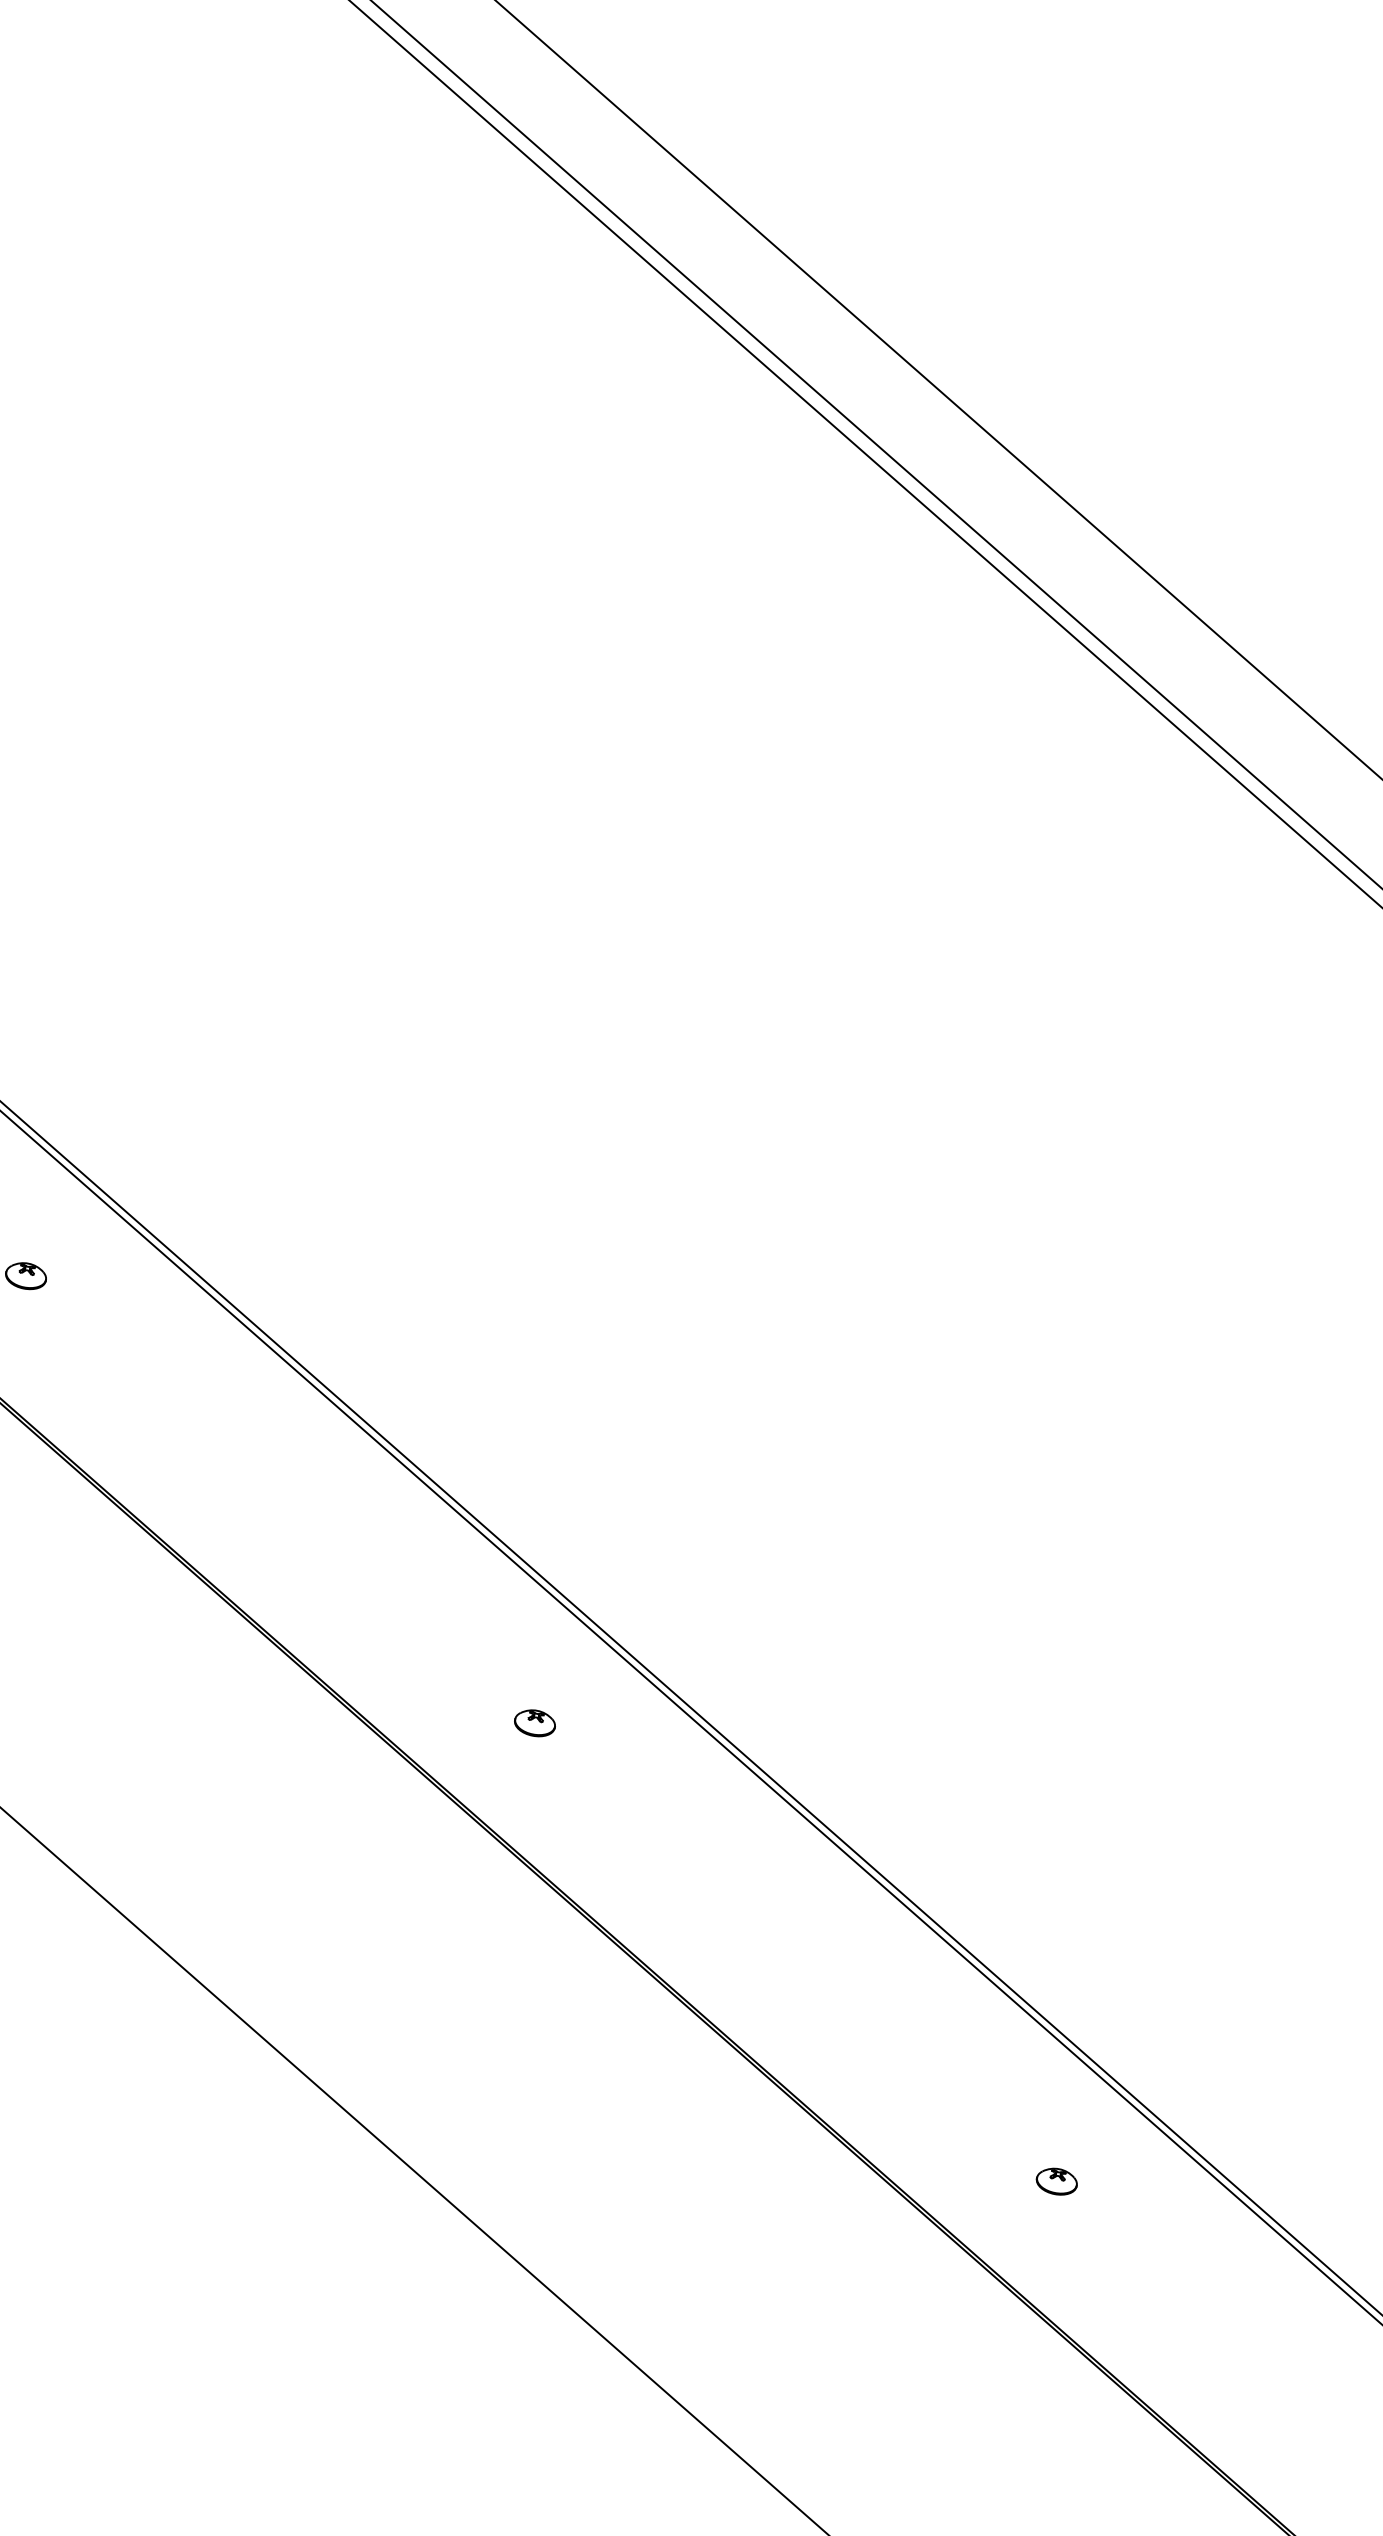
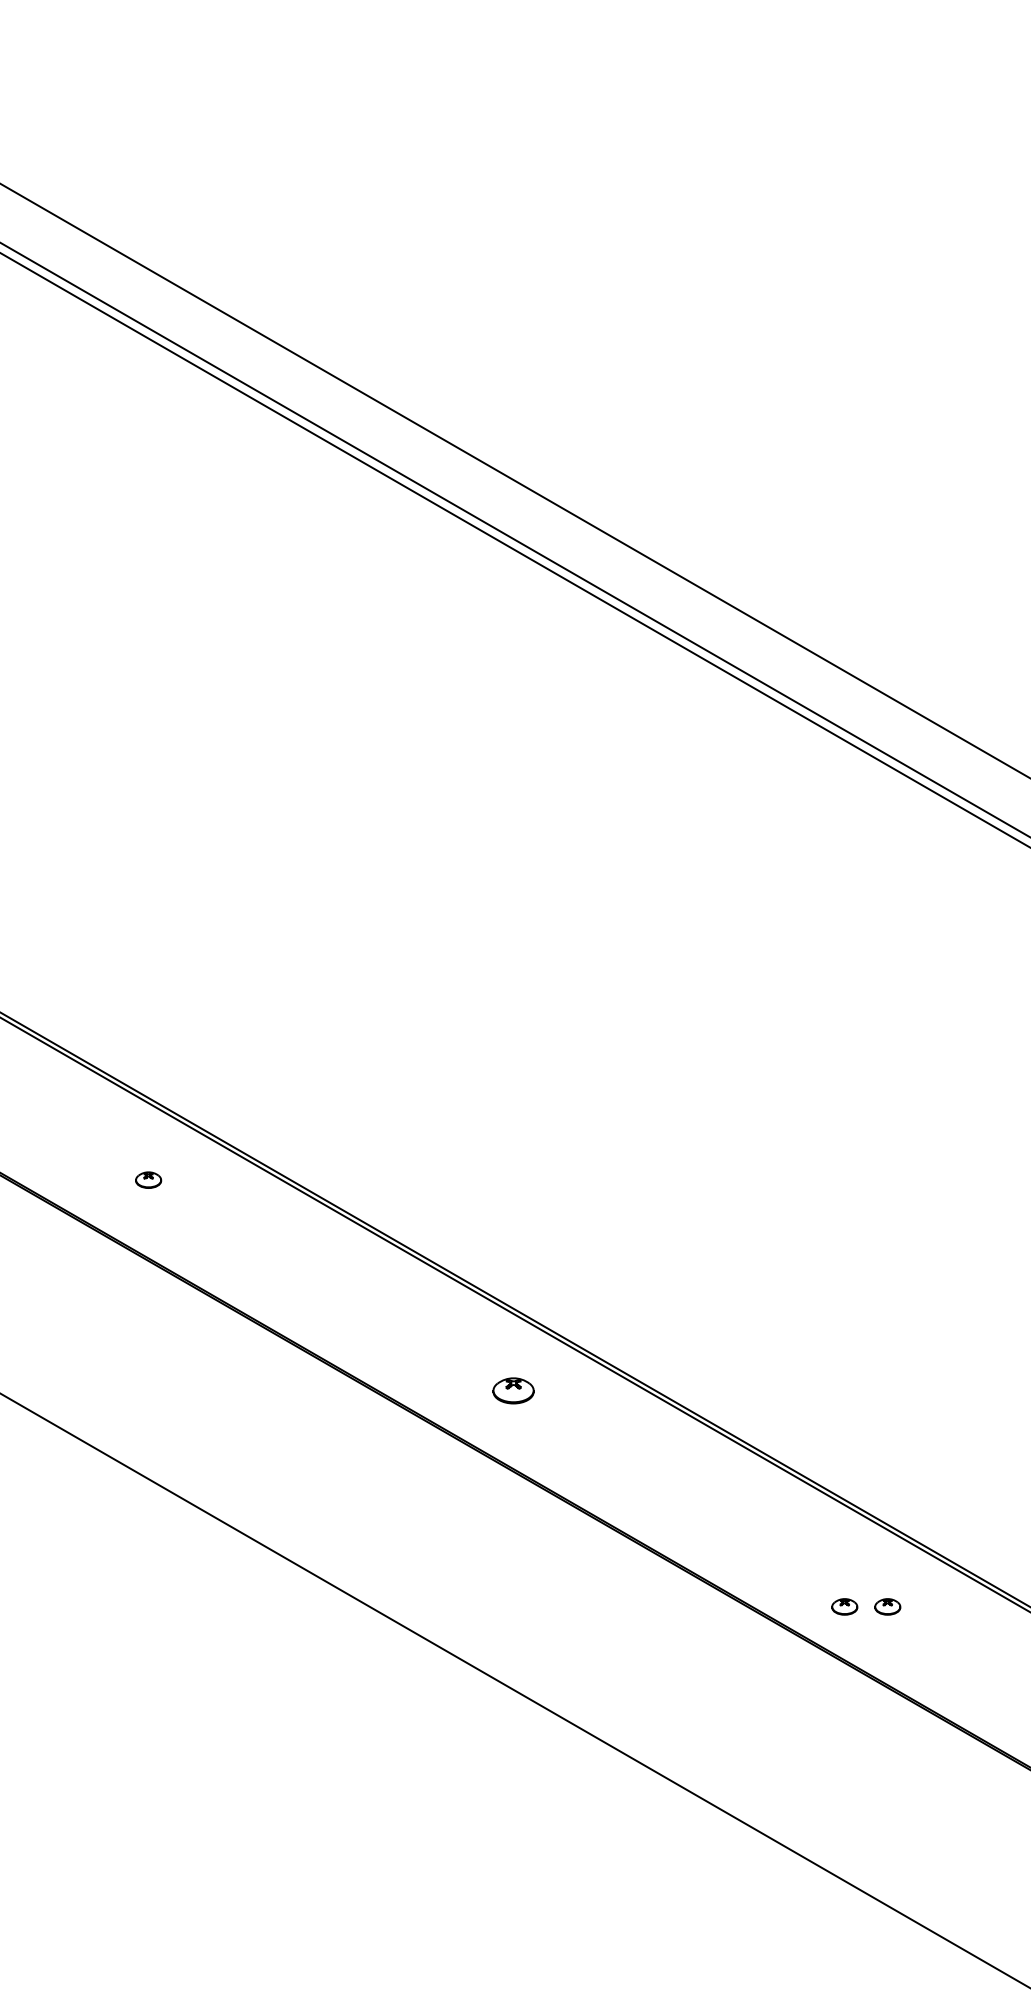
part: (535, 1722) -> (513, 1390), size x1.6
part: (988, 2167) -> (844, 1606), added

